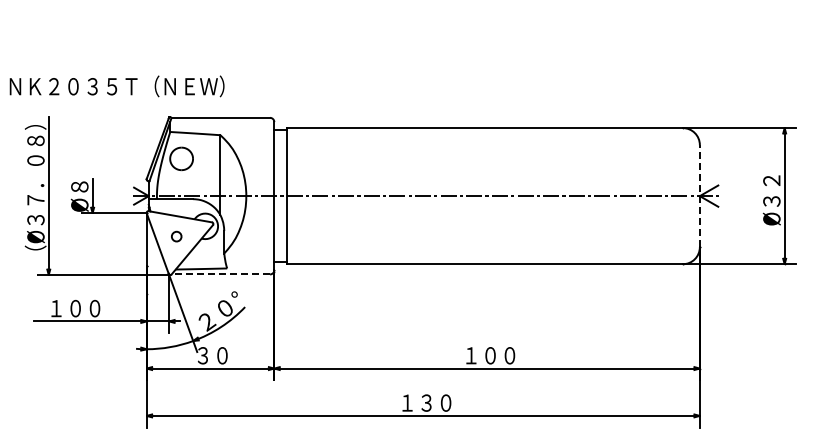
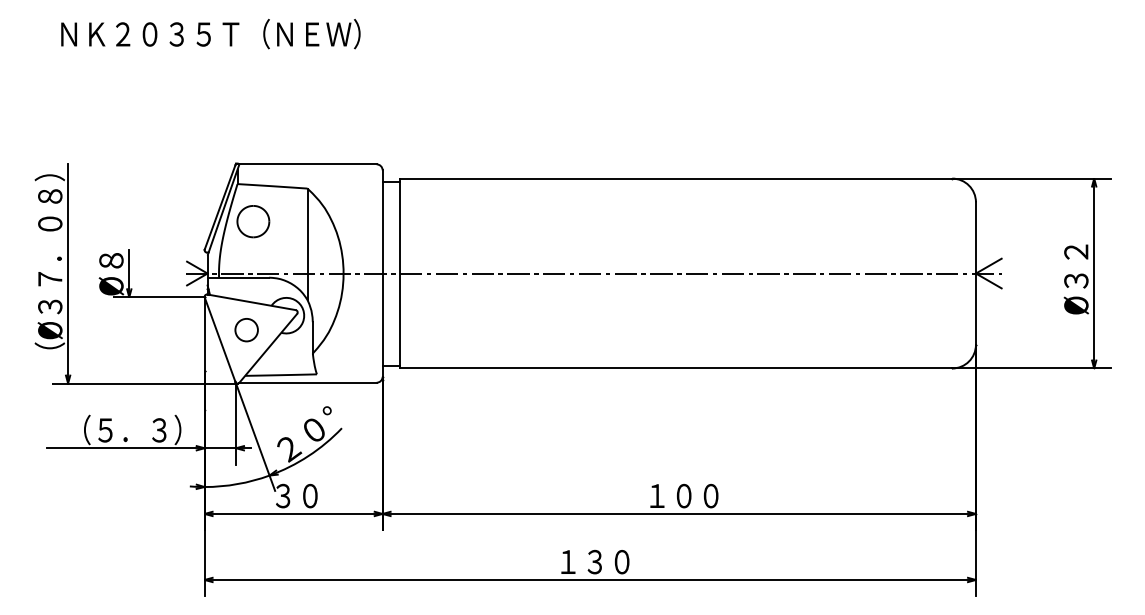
text: (116, 86) -> (209, 34), moved
line: (699, 195) -> (975, 272), dashed -> solid
circle: (176, 236) -> (246, 329), size x1.67
line: (220, 274) -> (307, 382), dashed -> solid
text: (90, 308) -> (126, 430), １００ -> （５．３）

